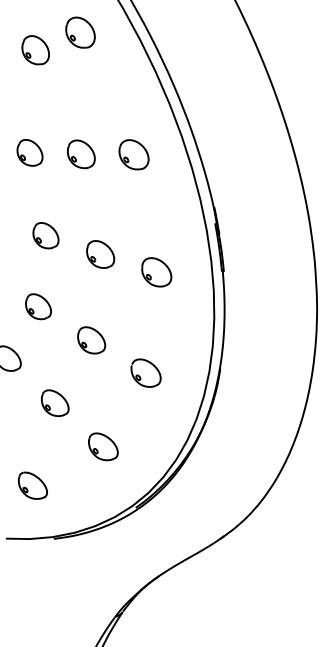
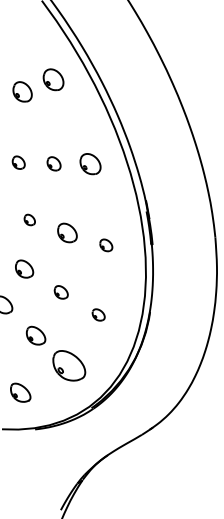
part: (29, 152) -> (18, 162), size x0.7
part: (80, 153) -> (53, 163), size x0.7
part: (45, 234) -> (29, 219), size x0.6
part: (157, 272) -> (106, 245), size x0.6
part: (91, 340) -> (61, 292), size x0.7
part: (145, 372) -> (98, 314), size x0.6
part: (103, 446) -> (69, 365), size x1.6

